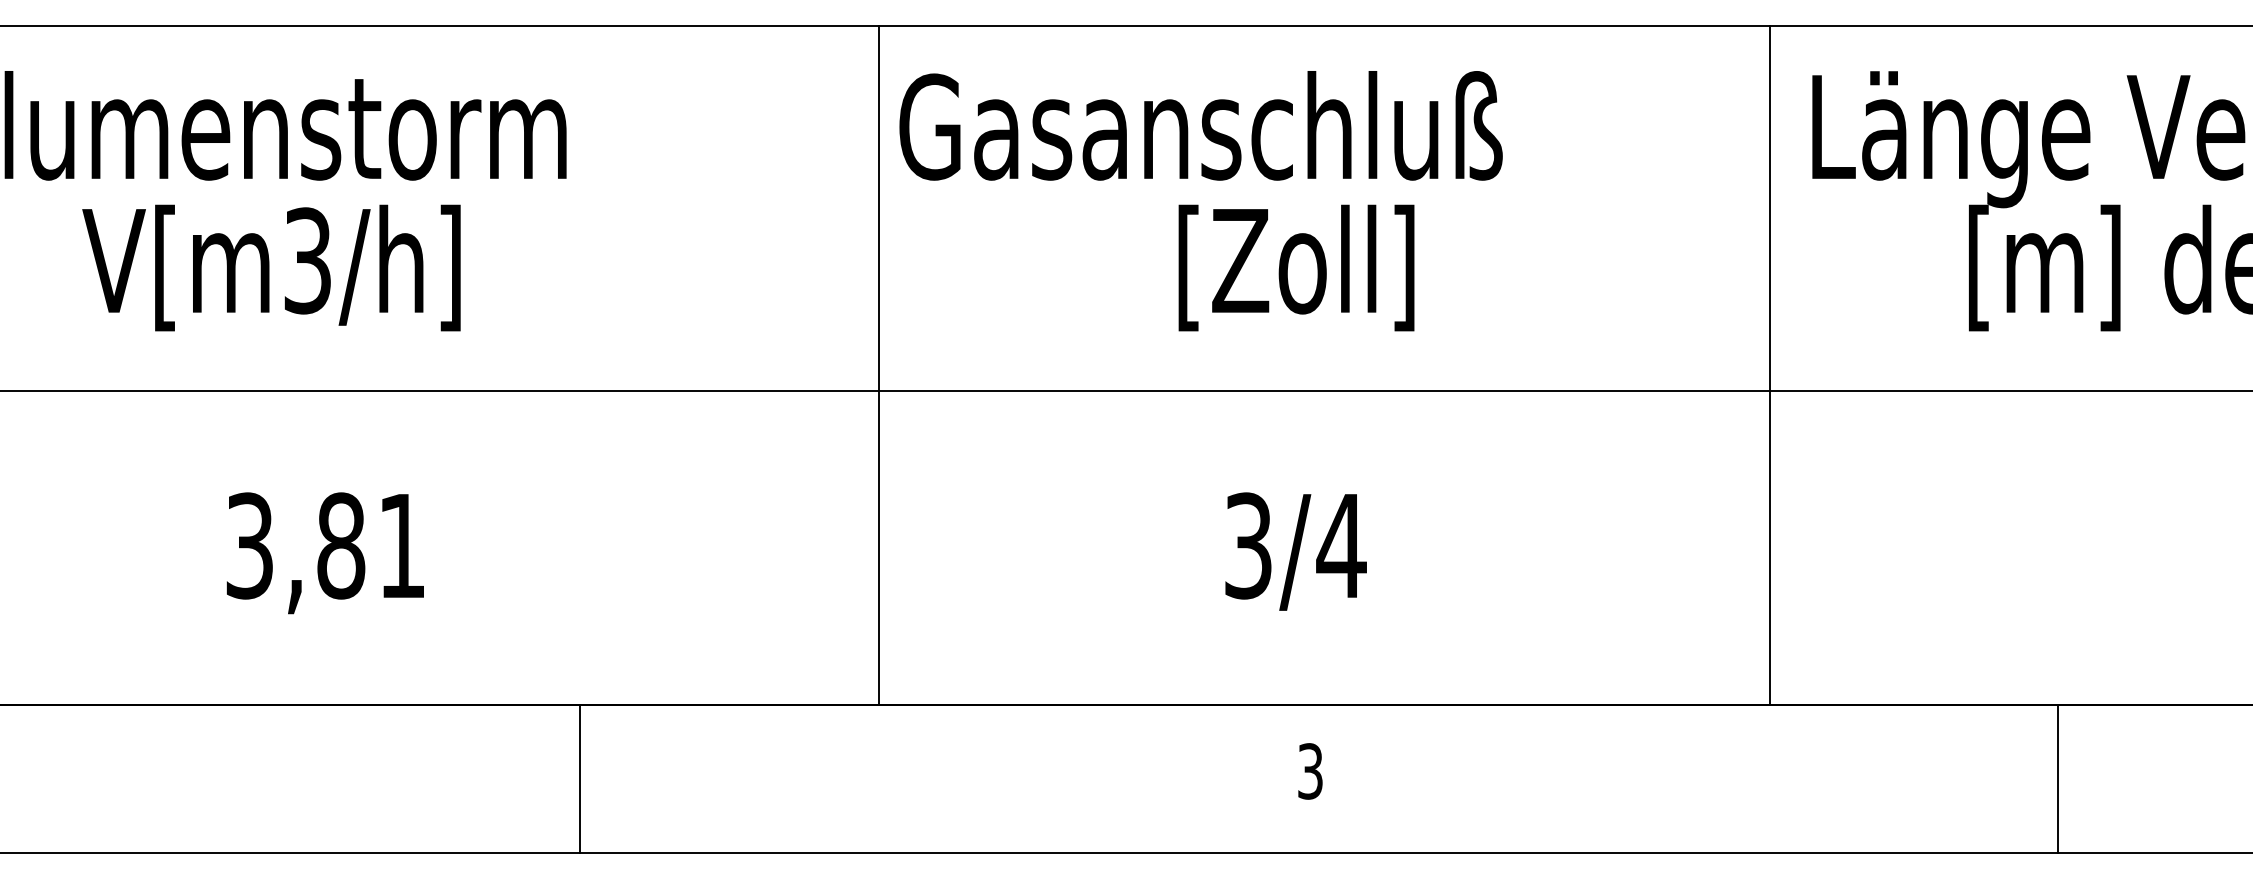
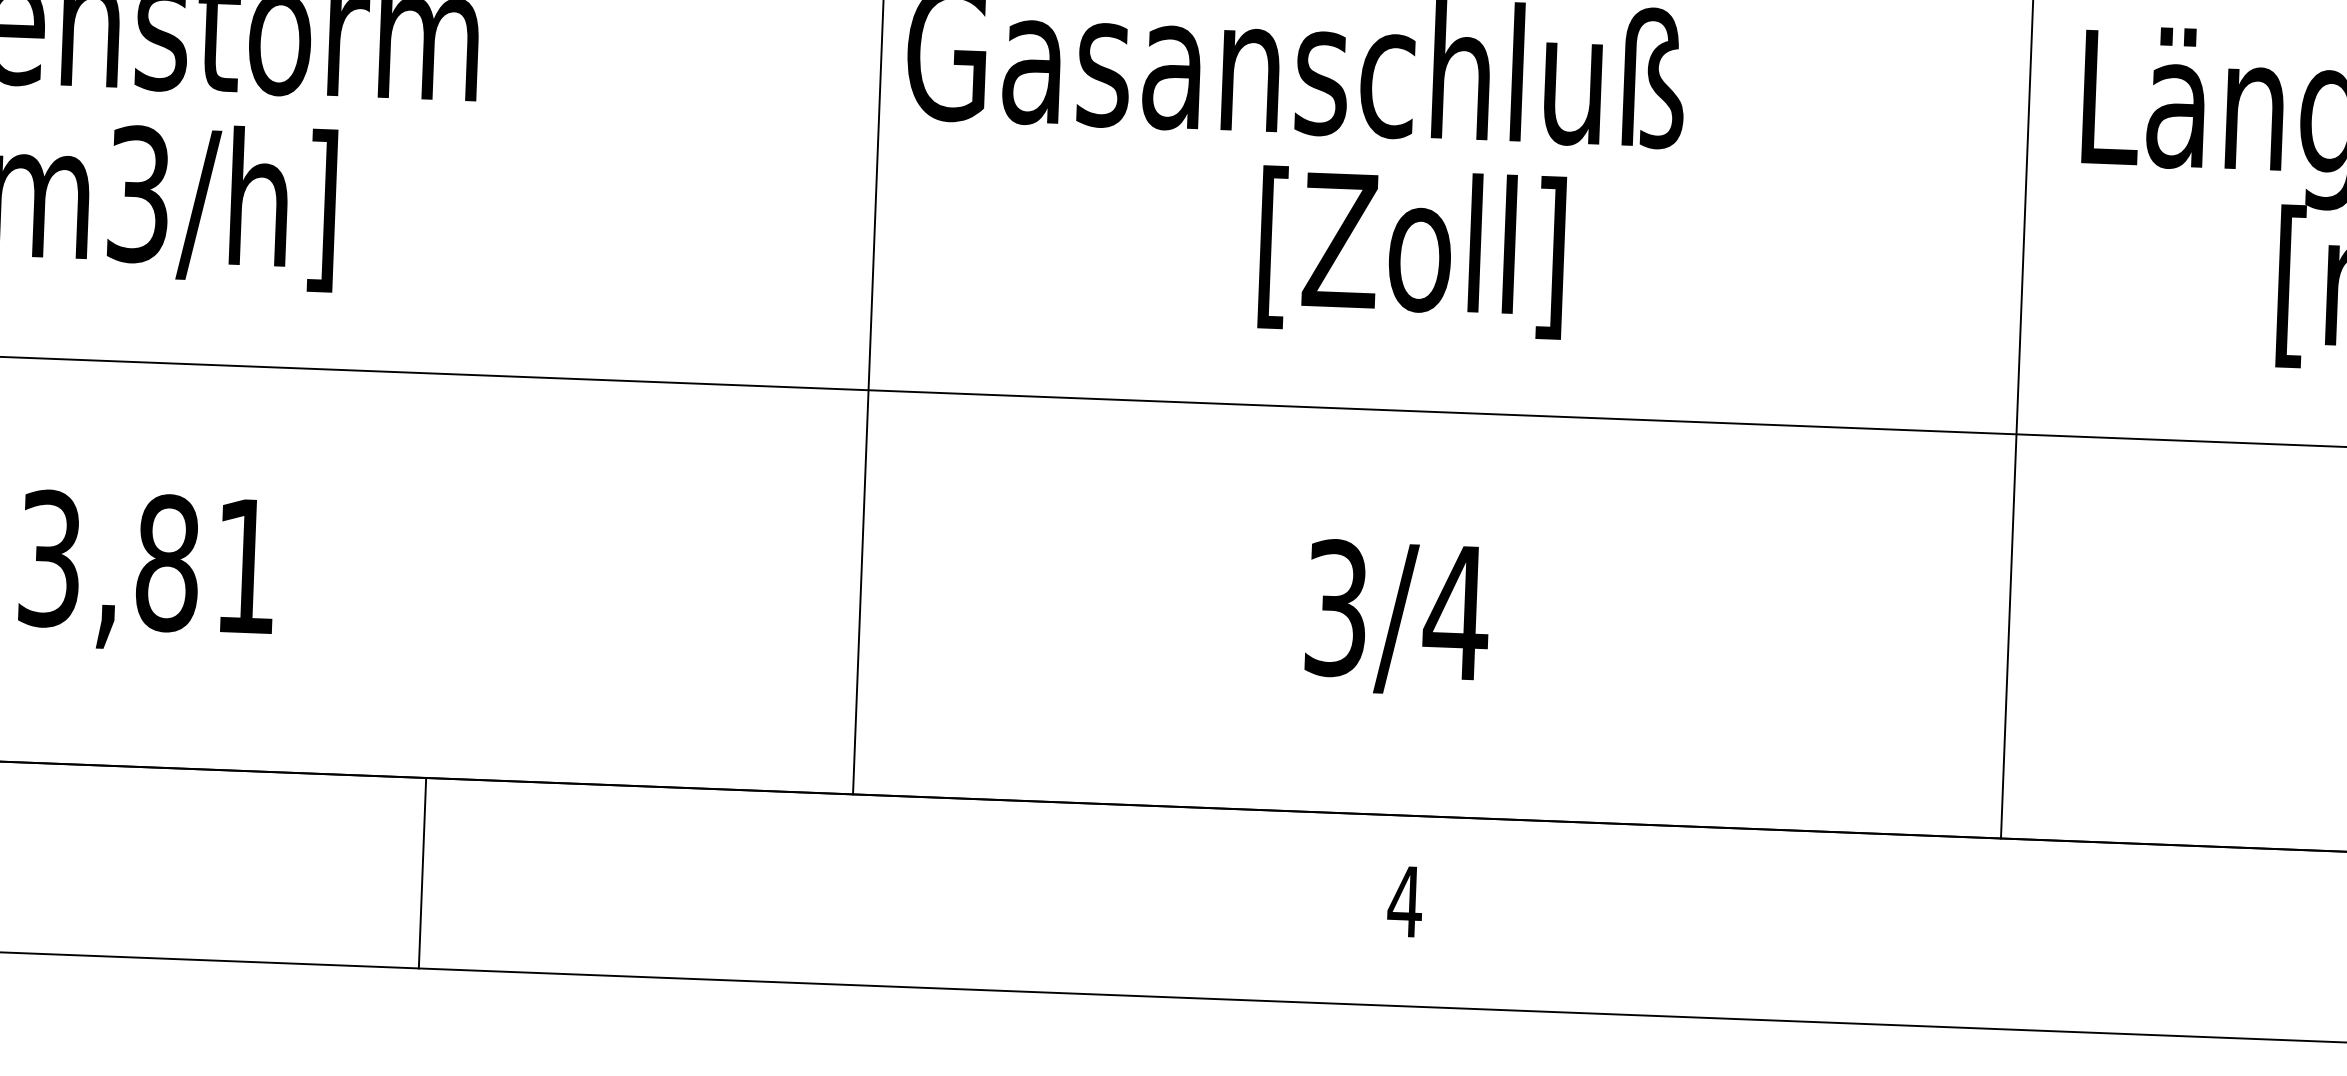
text: (1310, 771) -> (1405, 901), 3 -> 4
line: (579, 778) -> (421, 873), moved

